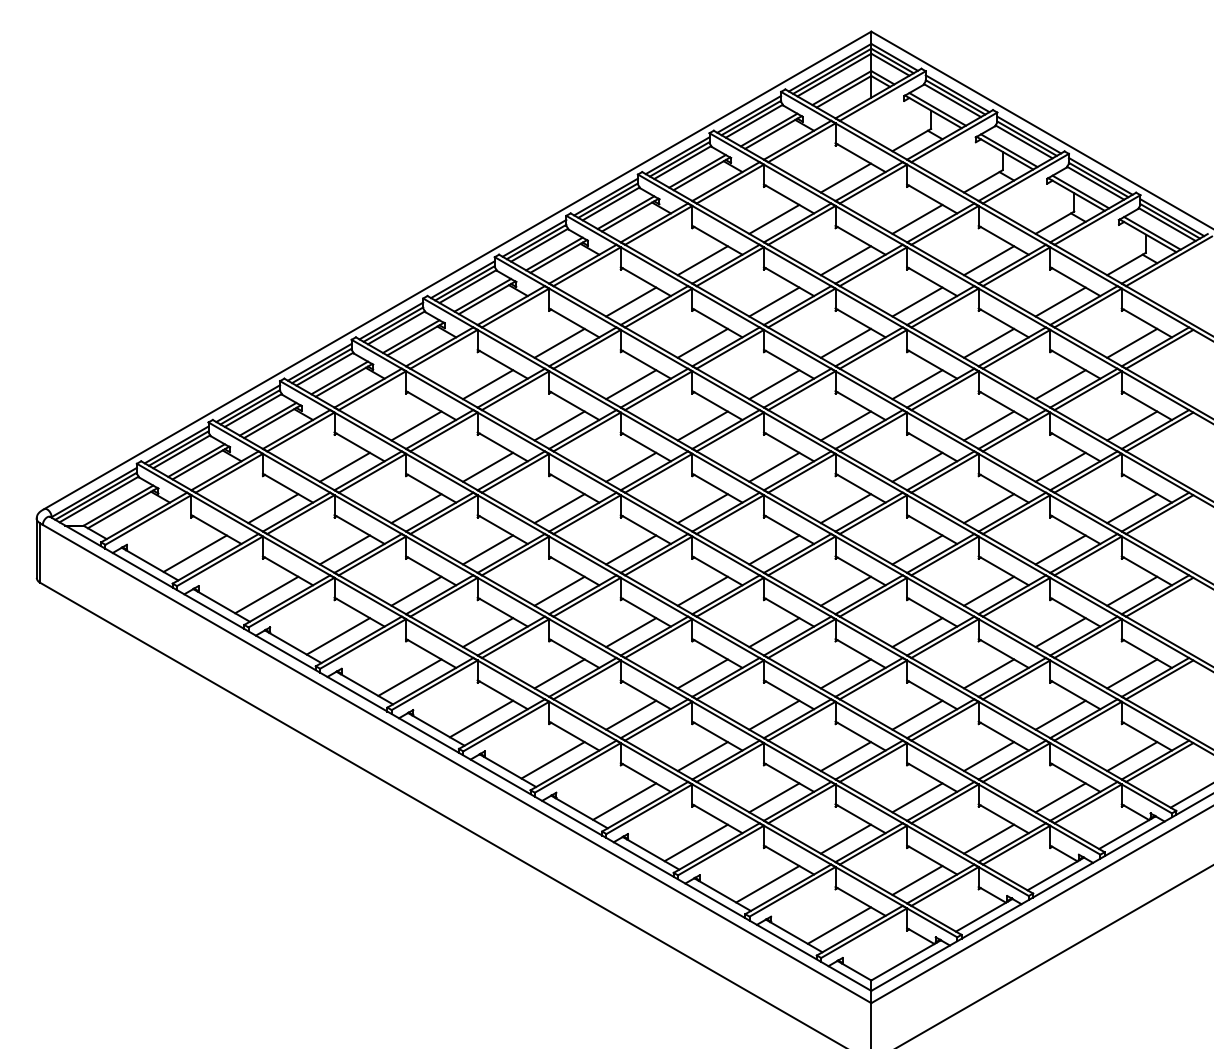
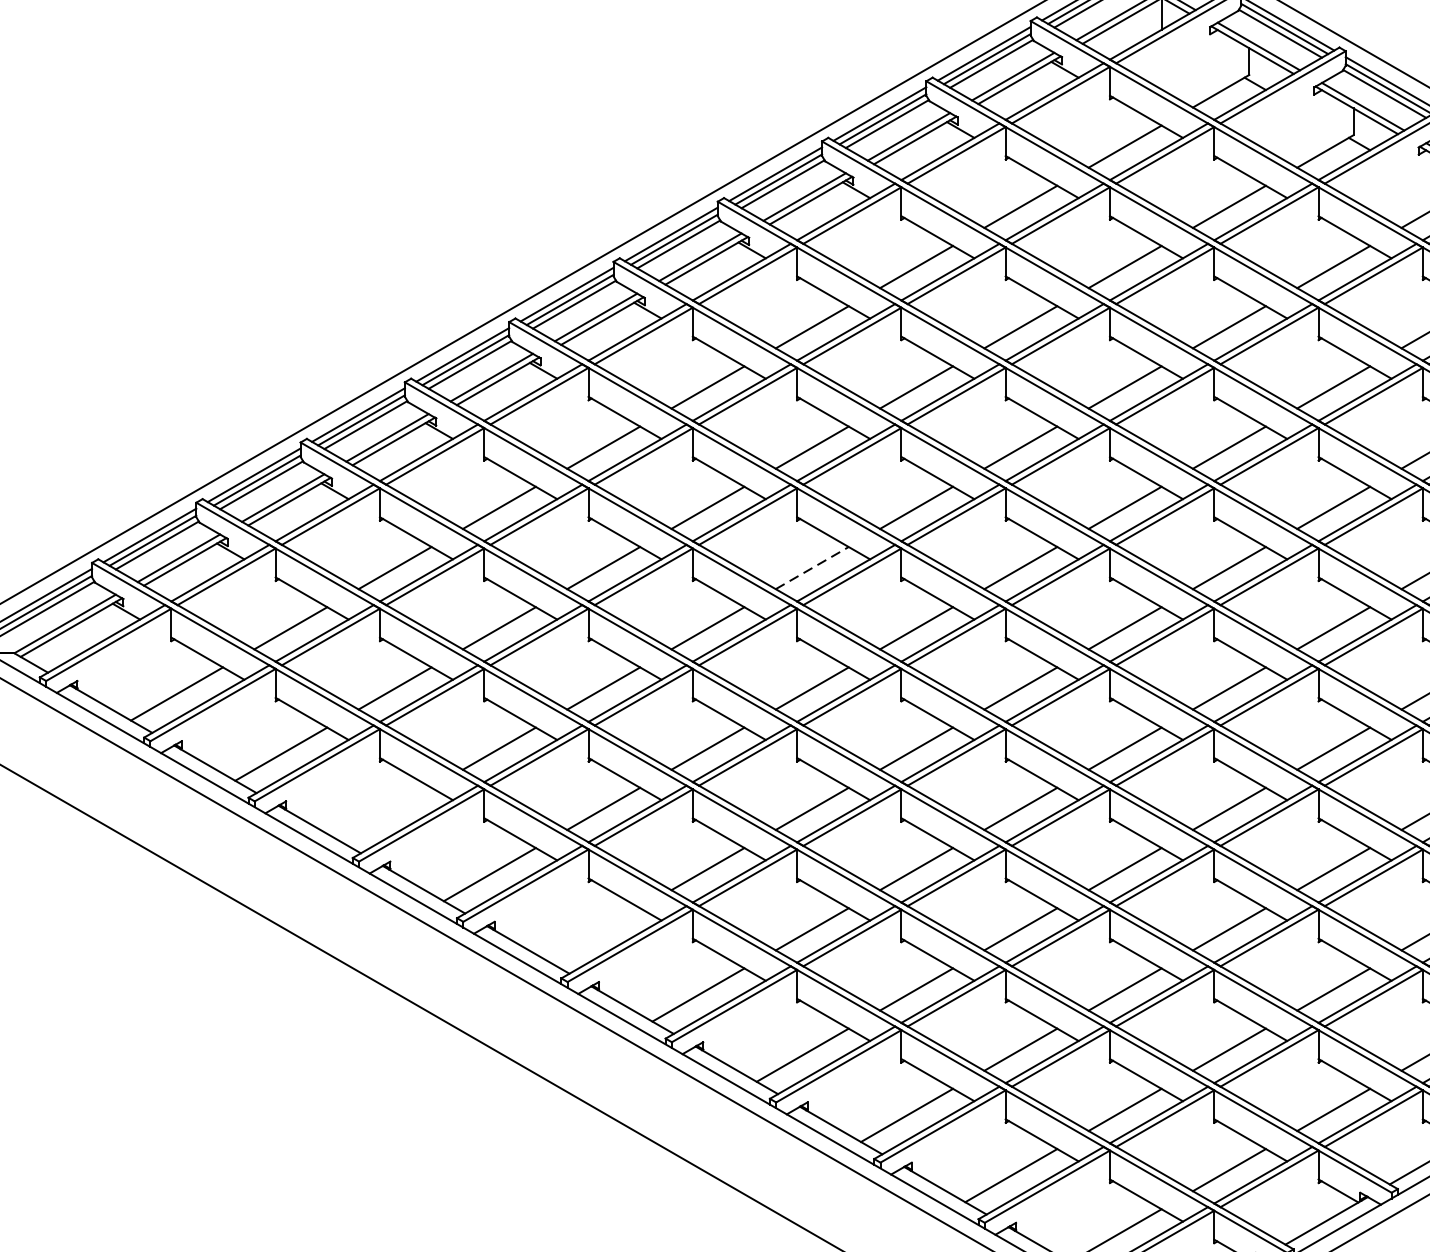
line: (631, 467) -> (812, 568), solid -> dashed
line: (337, 636) -> (384, 814), removed
line: (481, 718) -> (594, 934), removed

